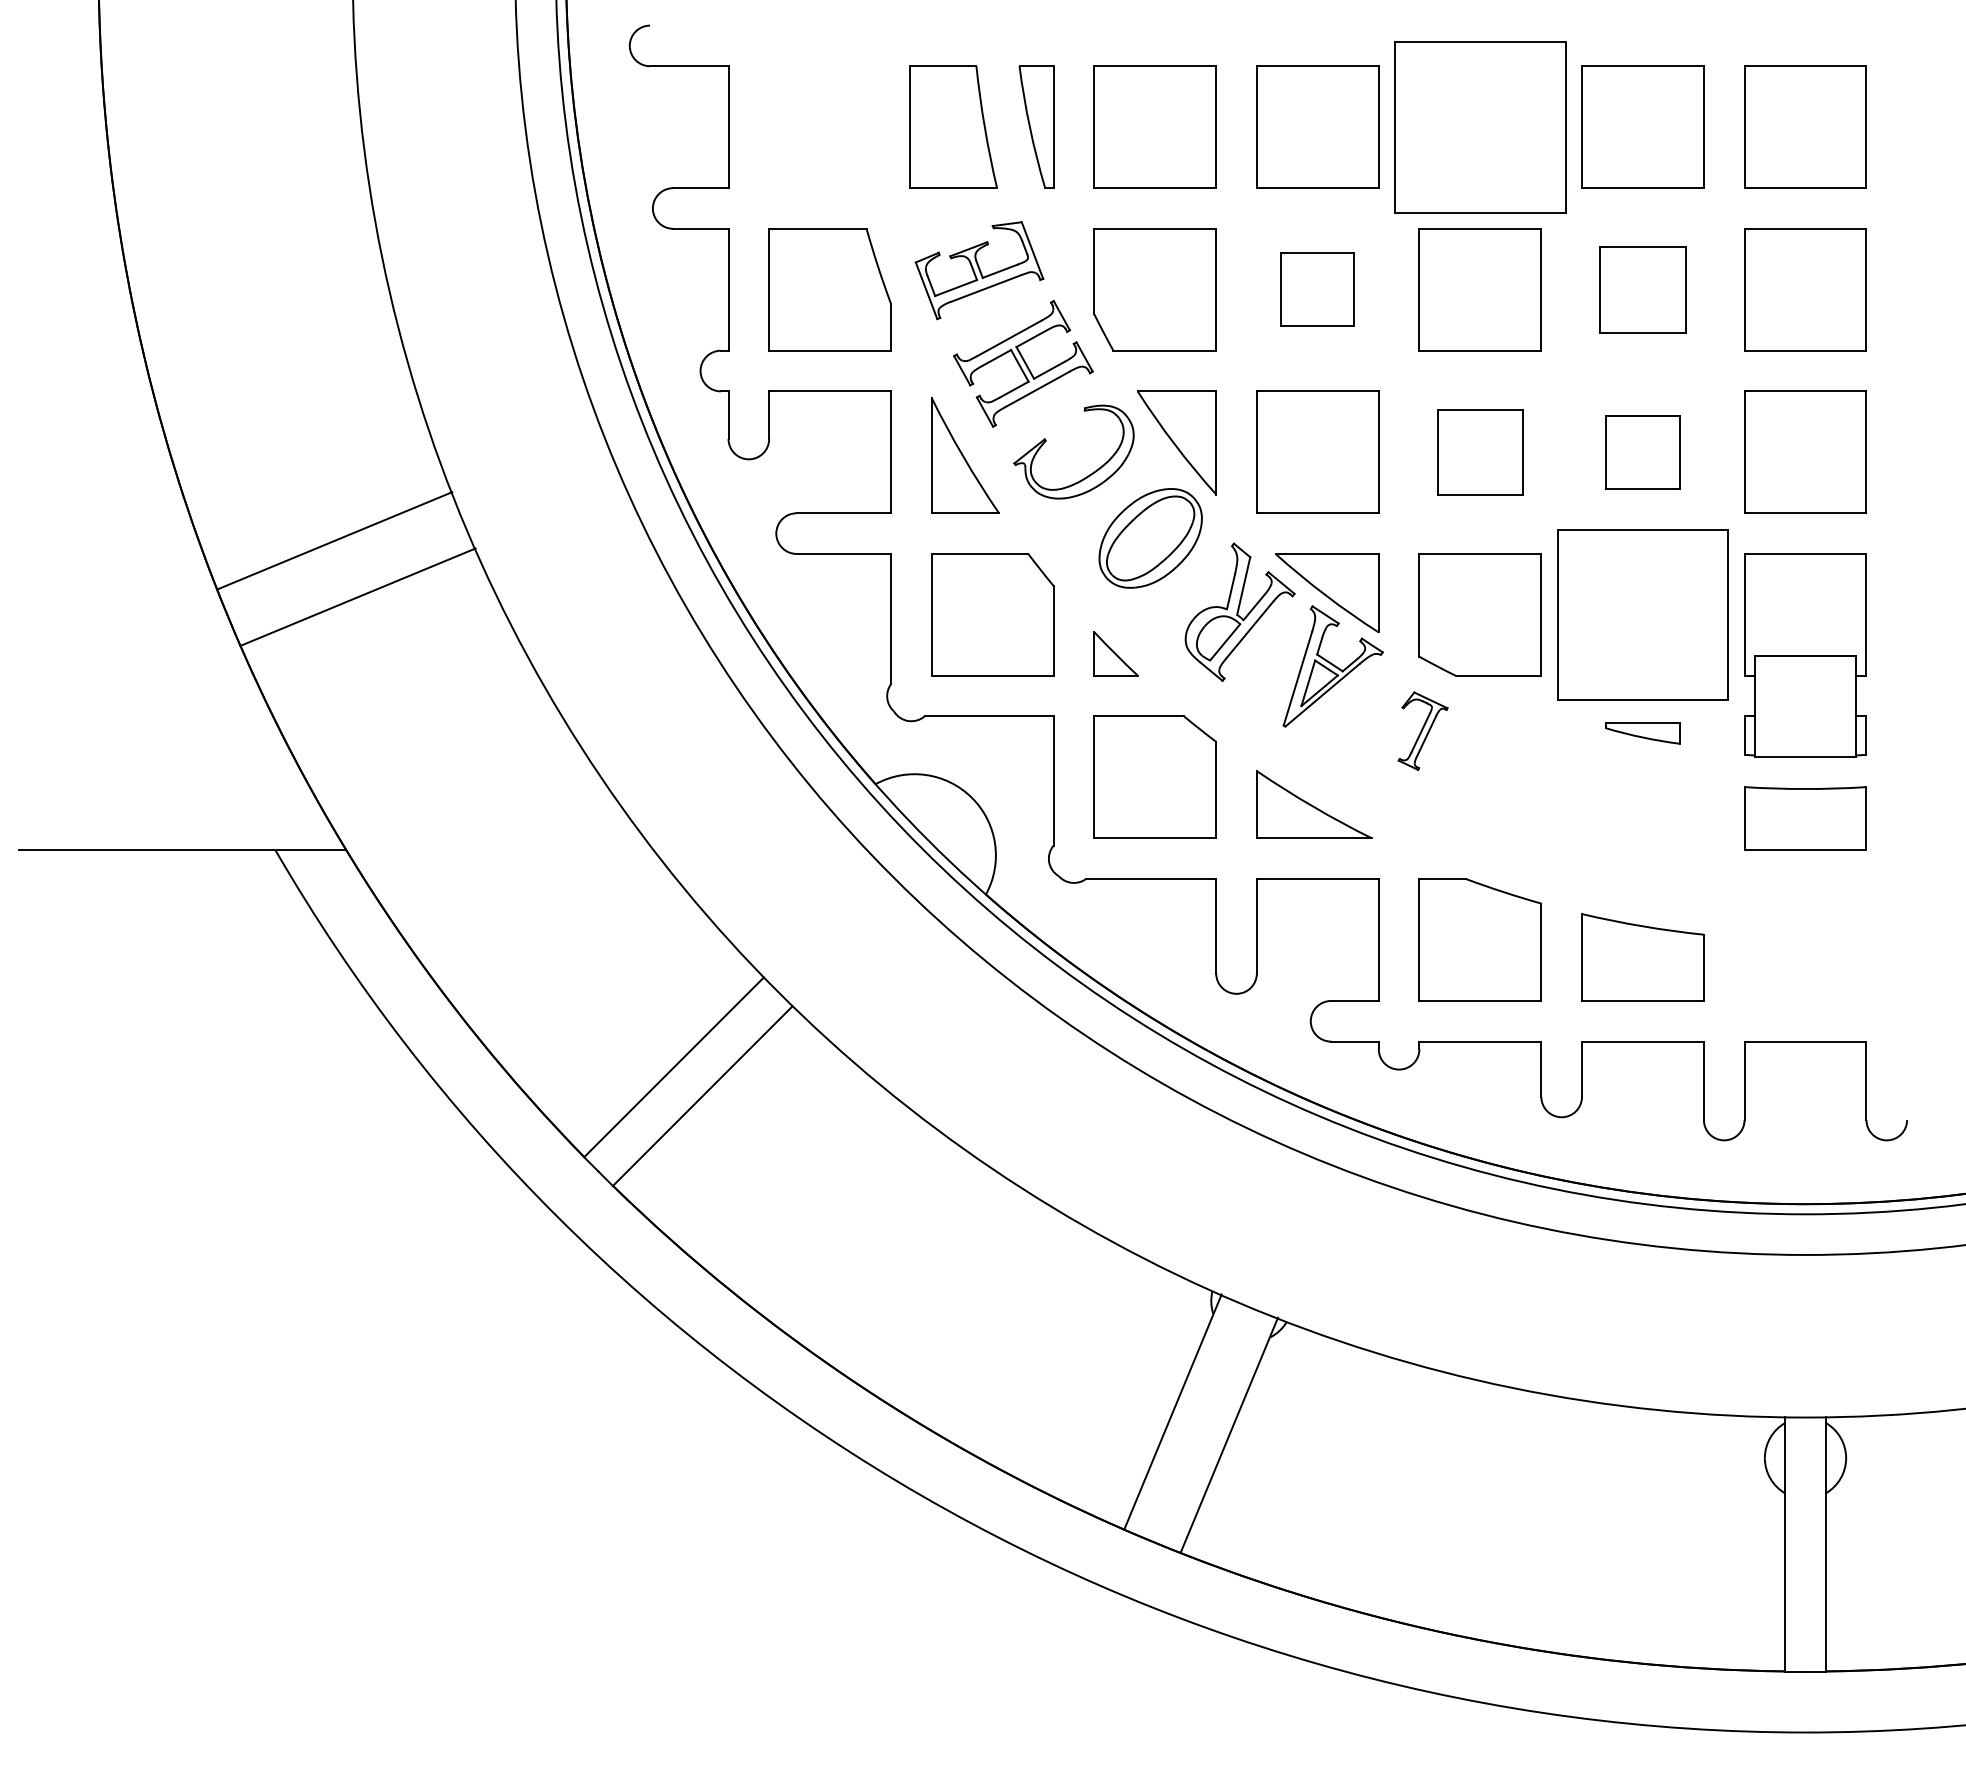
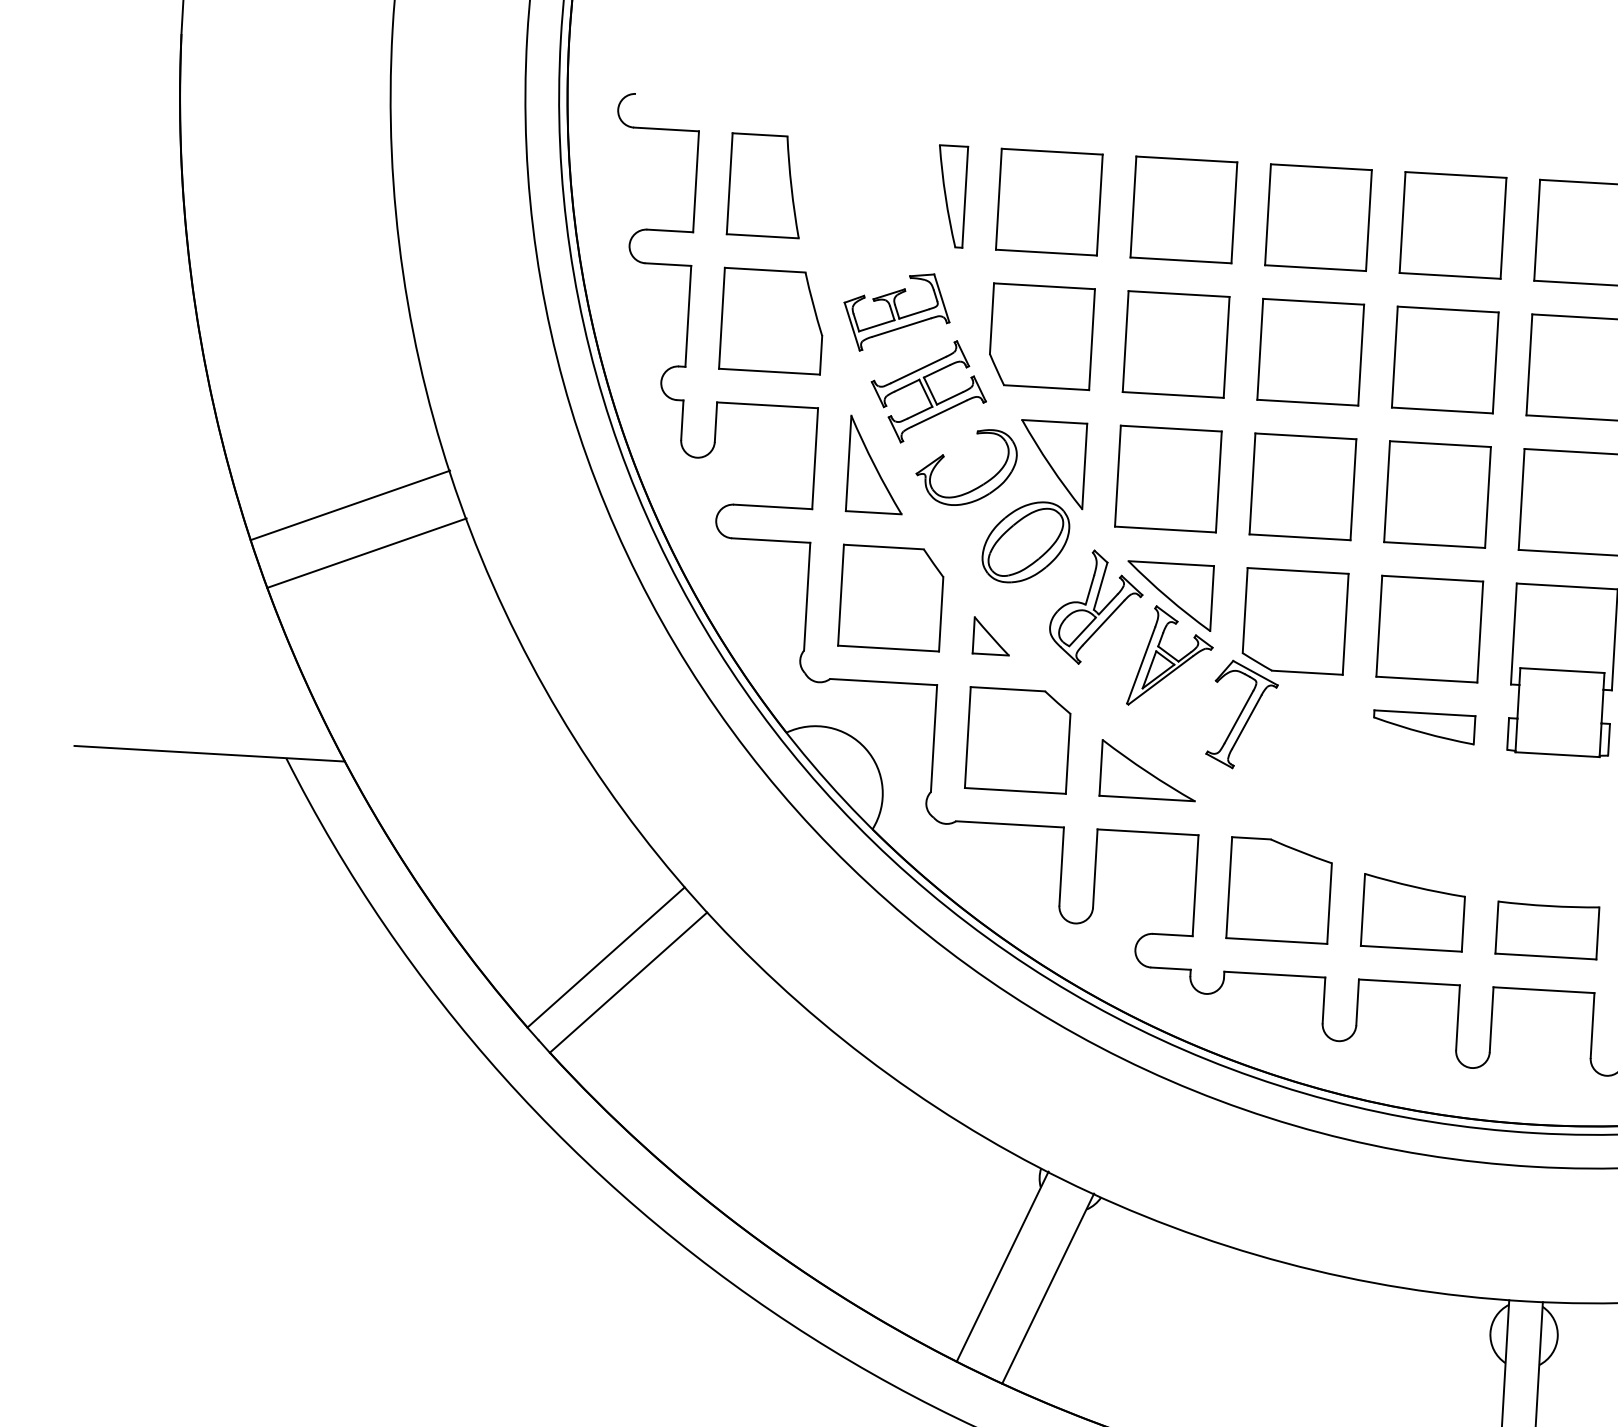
part: (953, 126) -> (765, 185), moved
part: (1479, 126) -> (1317, 217), size x0.71
part: (1317, 289) -> (1175, 344), size x1.67
part: (1642, 289) -> (1444, 359), size x1.43
part: (1479, 451) -> (1302, 486), size x1.43
part: (1642, 451) -> (1437, 493), size x1.67
part: (1642, 614) -> (1429, 628), size x0.71
part: (1422, 730) -> (1241, 714), size x1.67
part: (1642, 733) -> (1423, 727), size x1.67
part: (1805, 818) -> (1547, 930), moved

